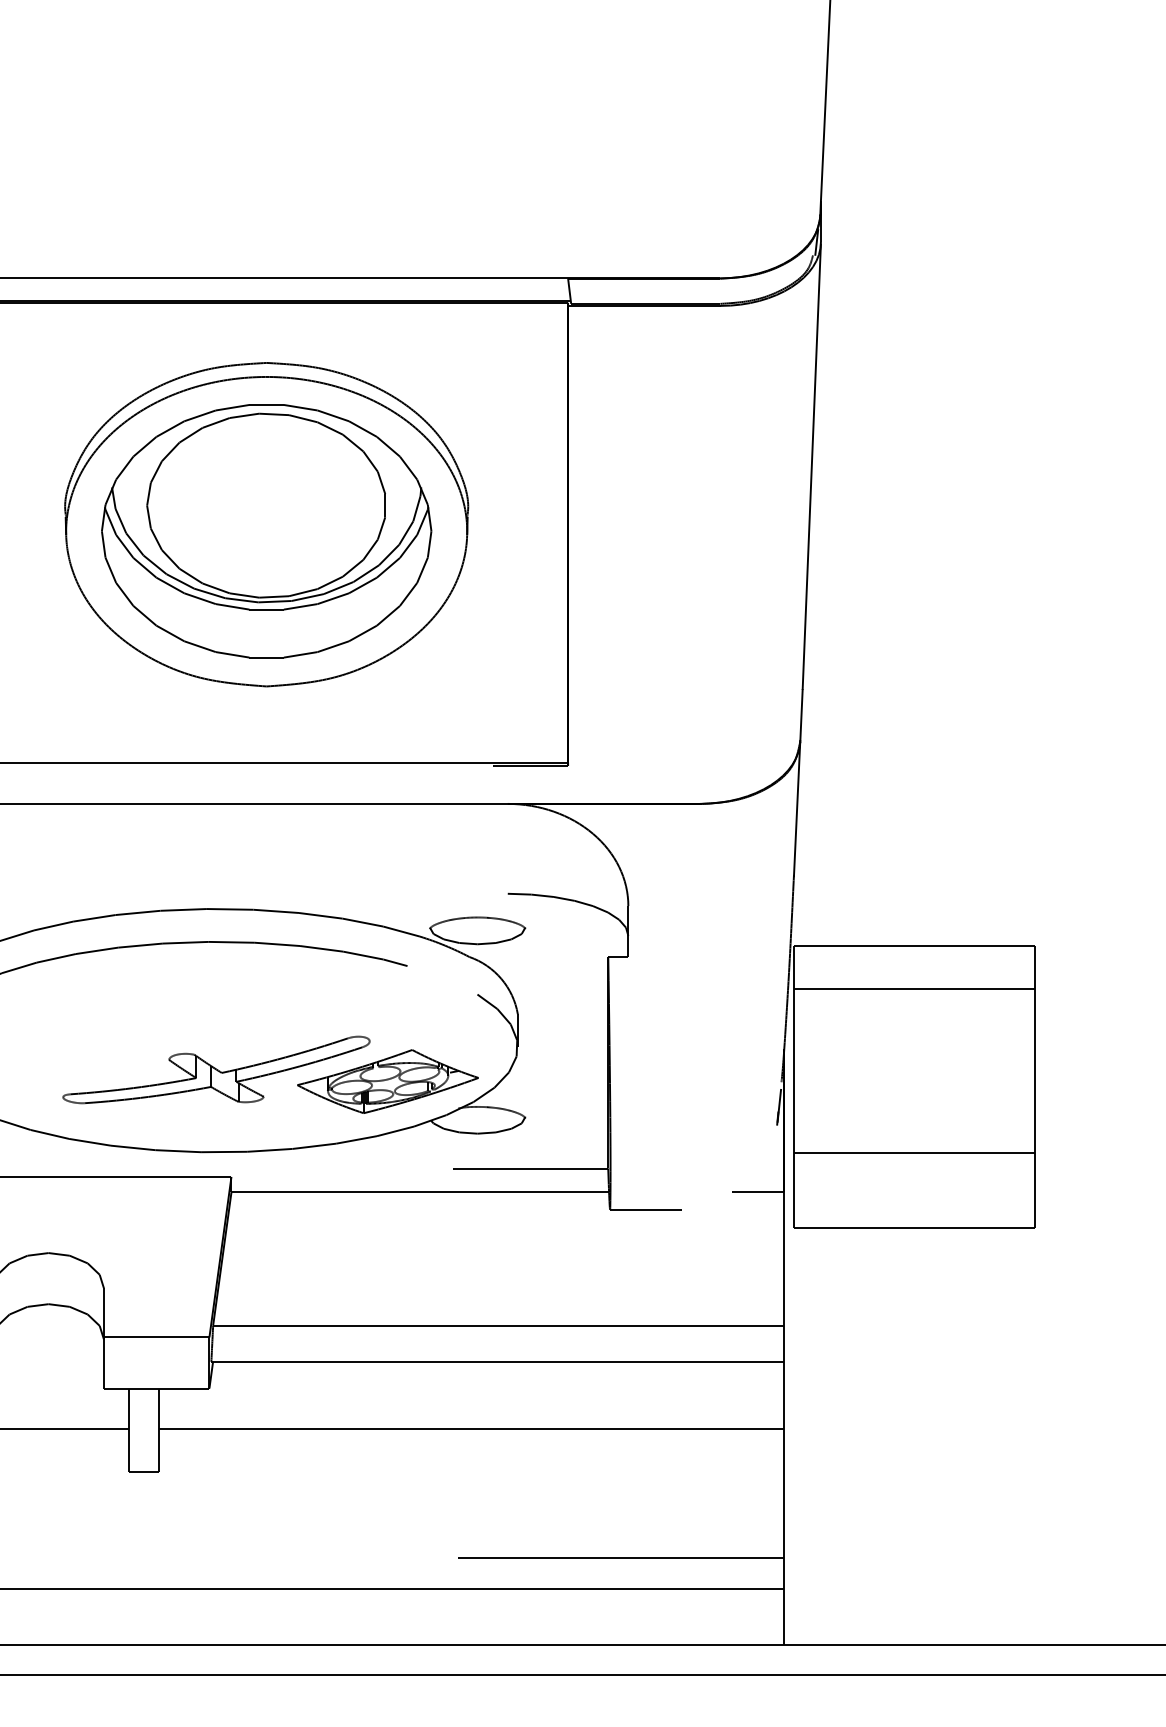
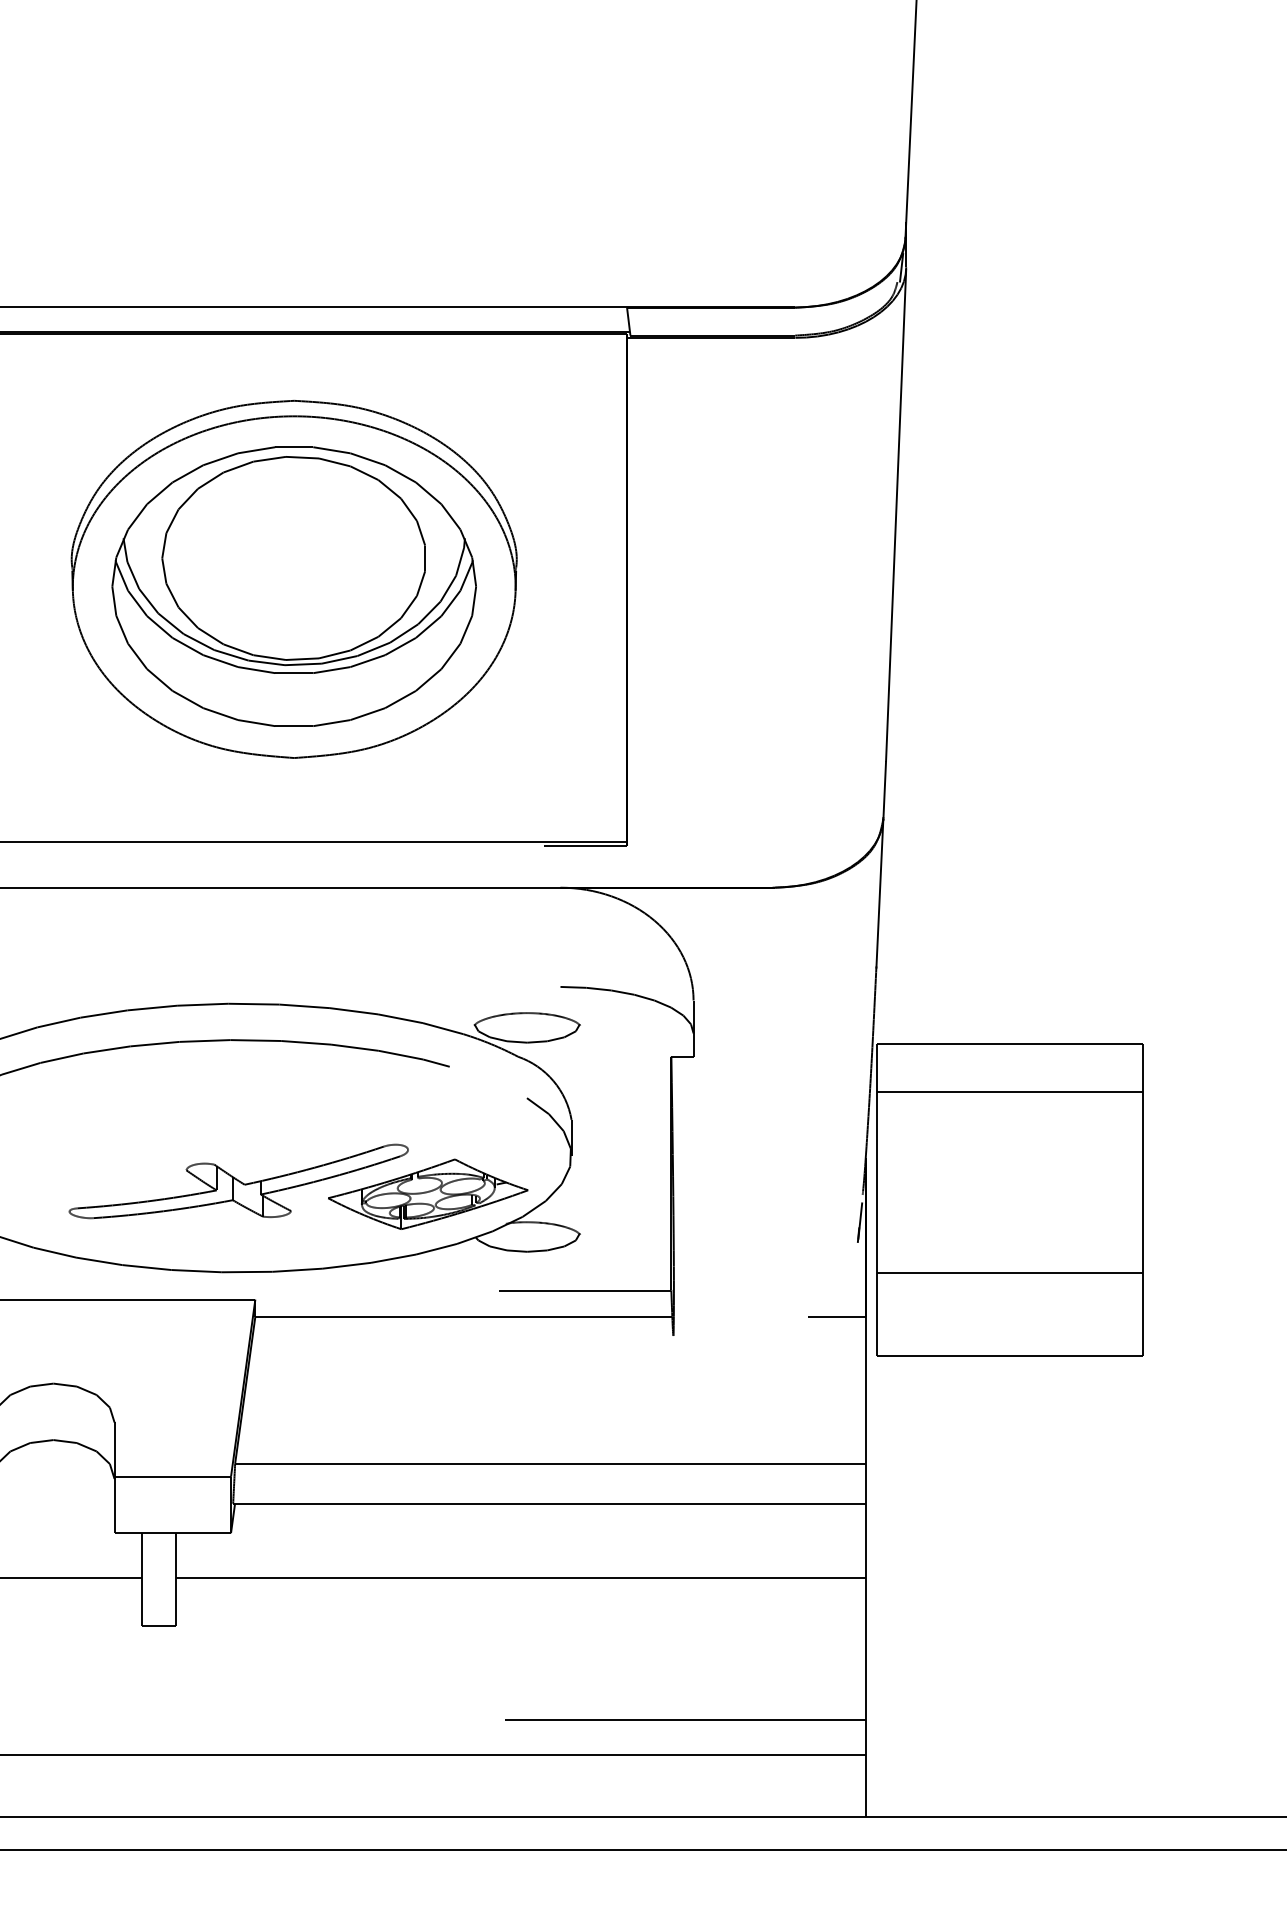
line: (645, 1209) -> (712, 1335), removed

